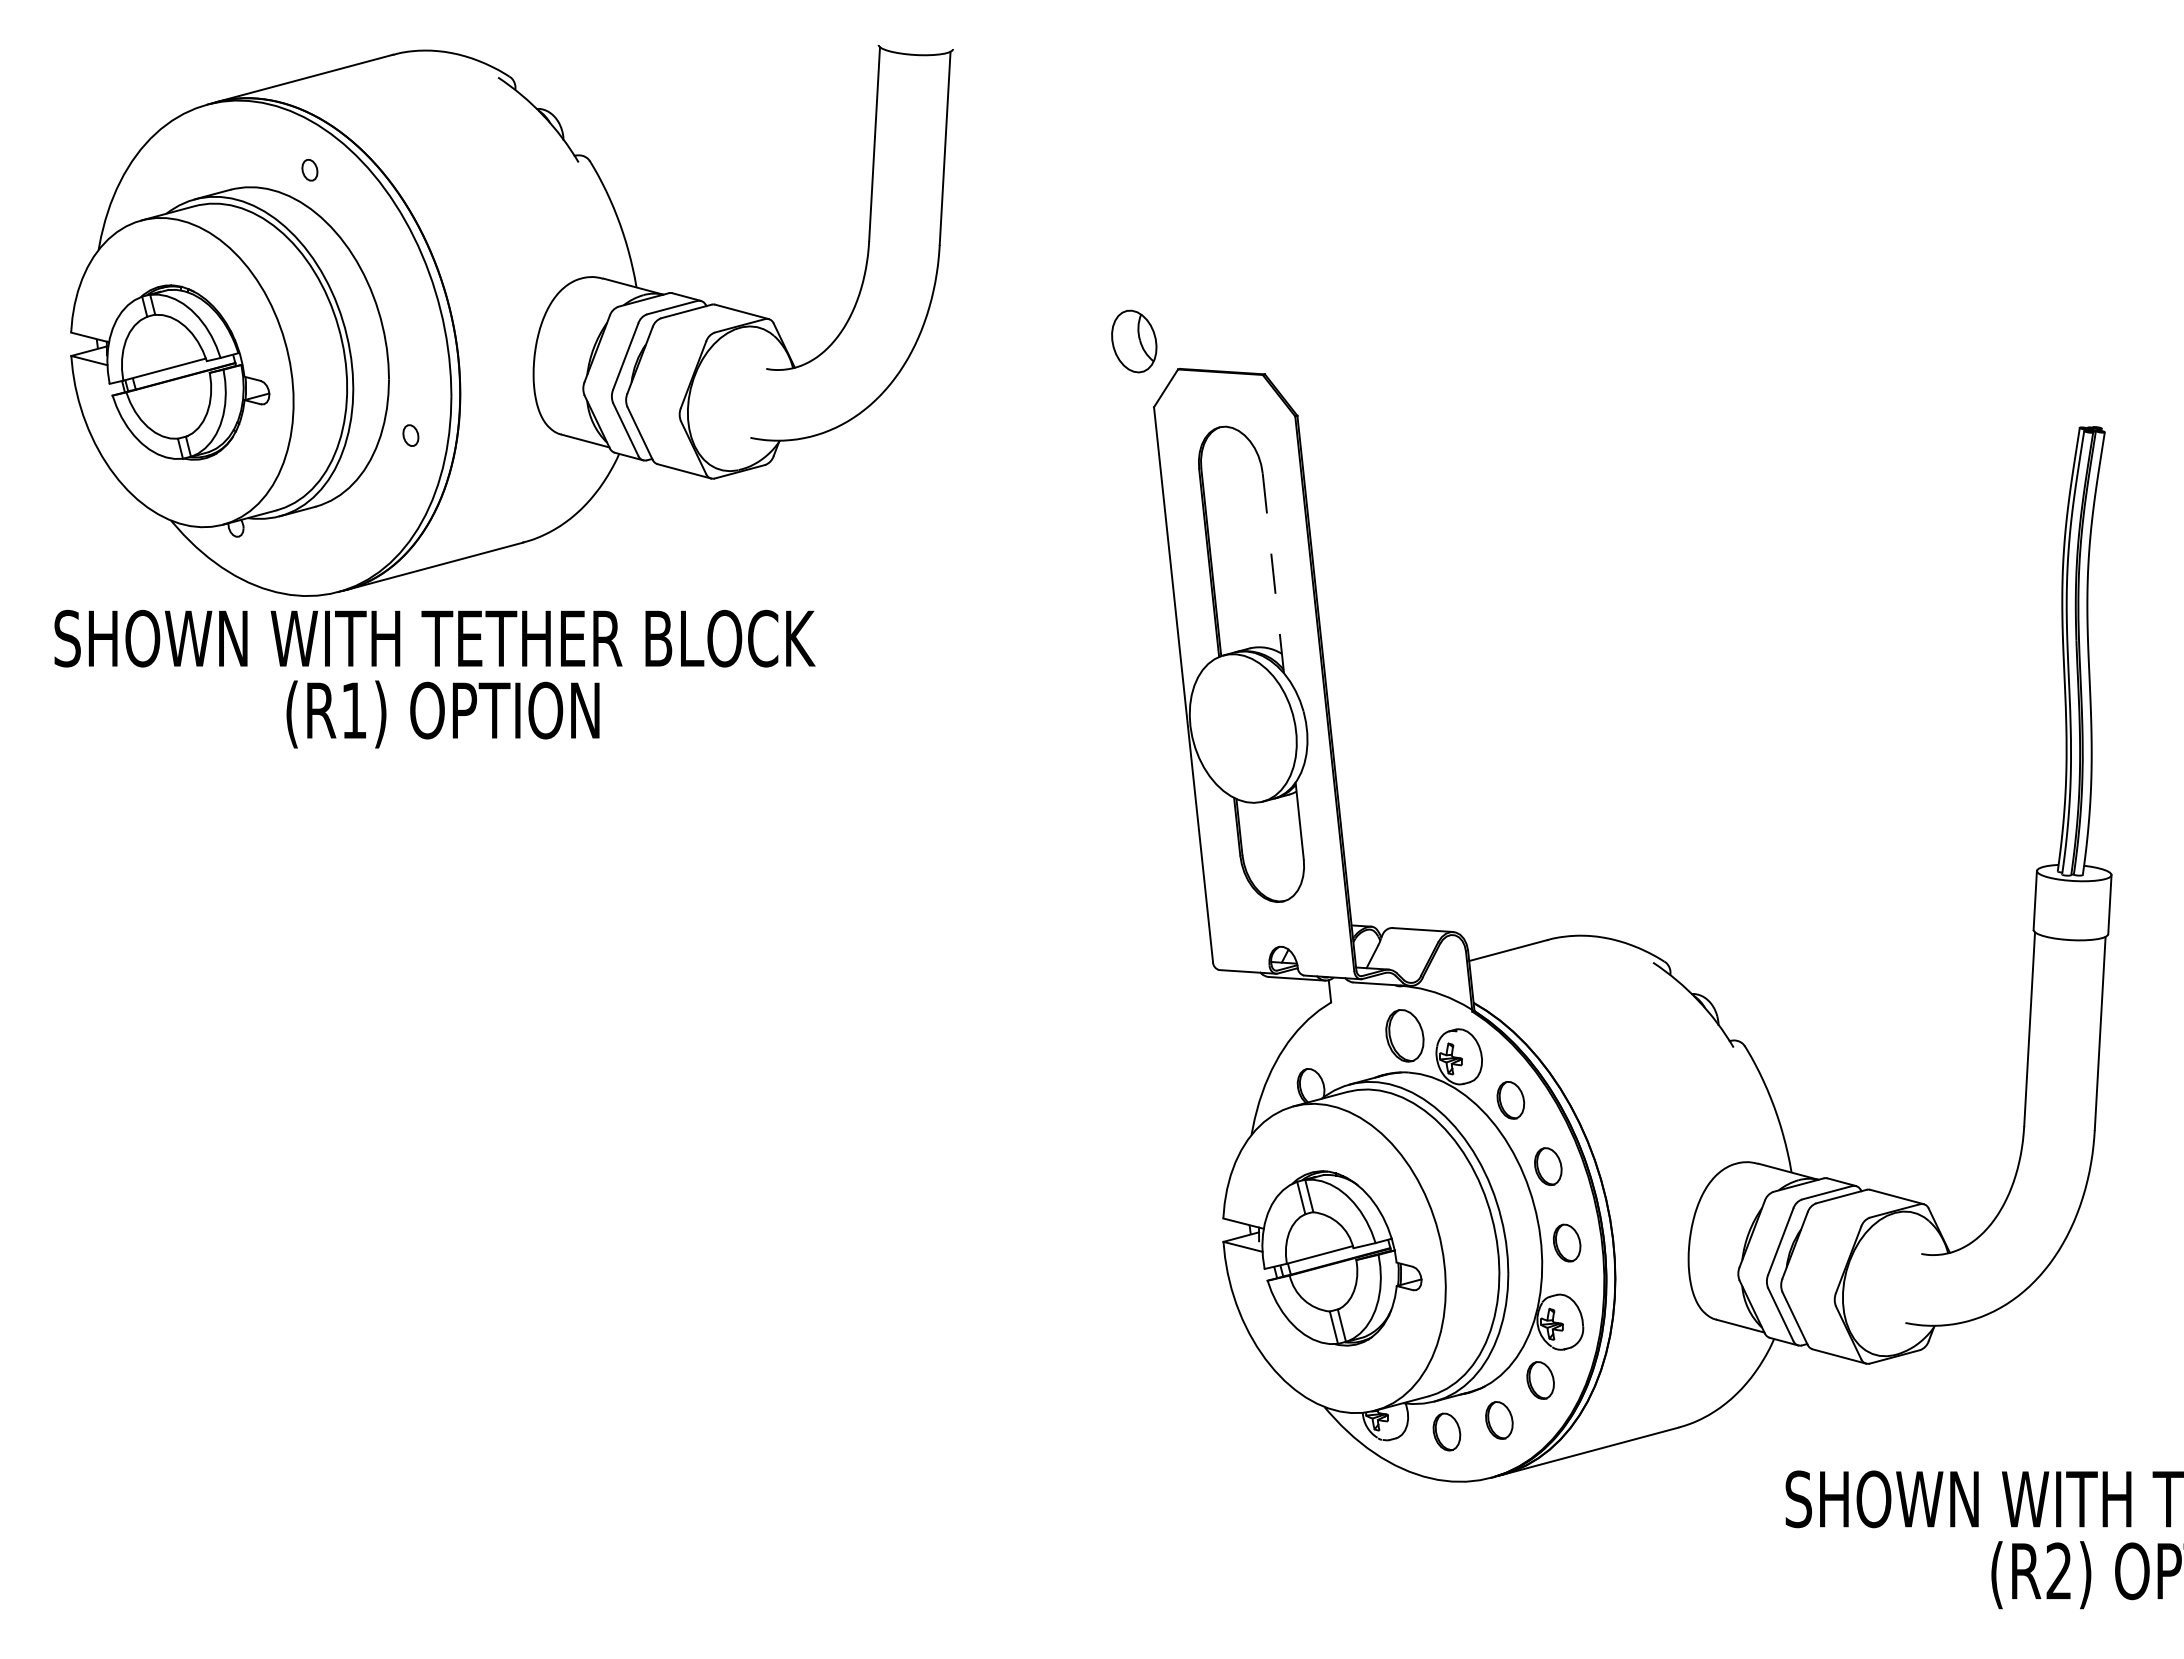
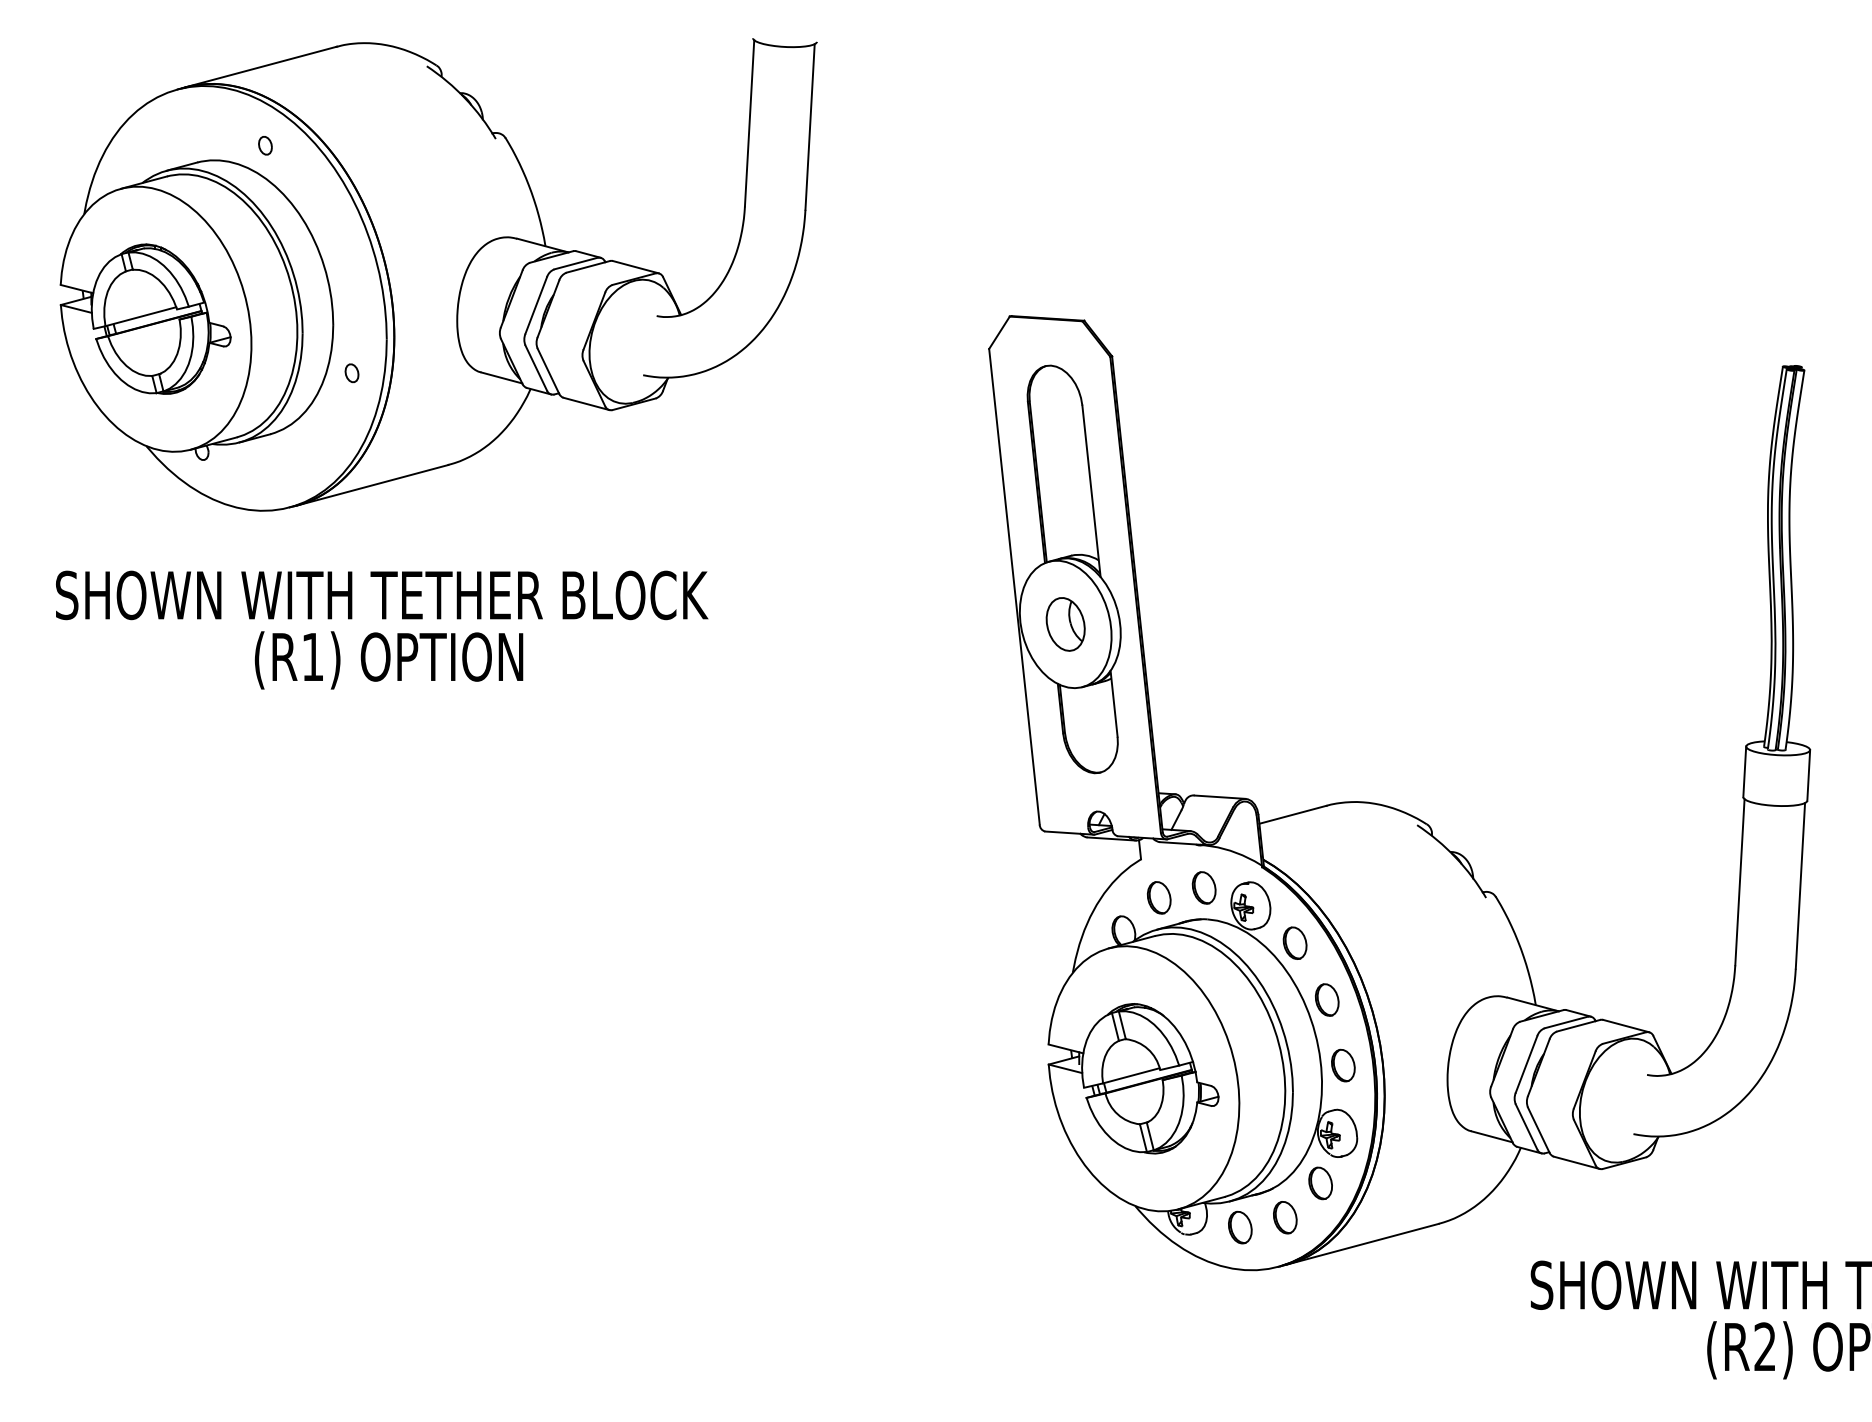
part: (1134, 341) -> (1065, 624), moved
line: (1273, 573) -> (1091, 491), dashed -> solid
text: (434, 678) -> (381, 629), moved
part: (1404, 1035) -> (1203, 887), size x0.71
part: (1352, 1047) -> (1159, 897), added

